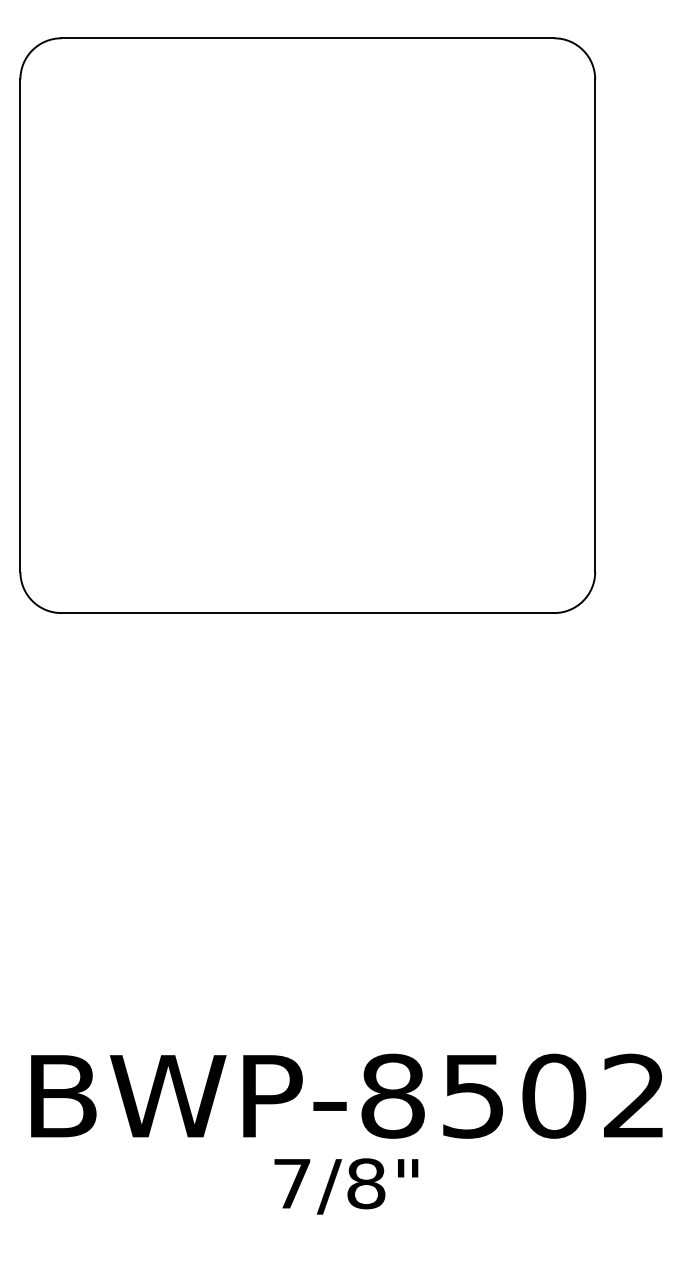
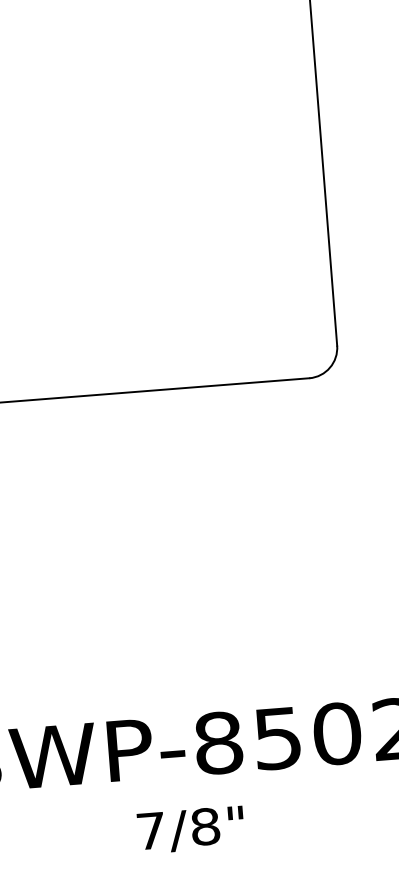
text: (346, 1186) -> (191, 829), moved

